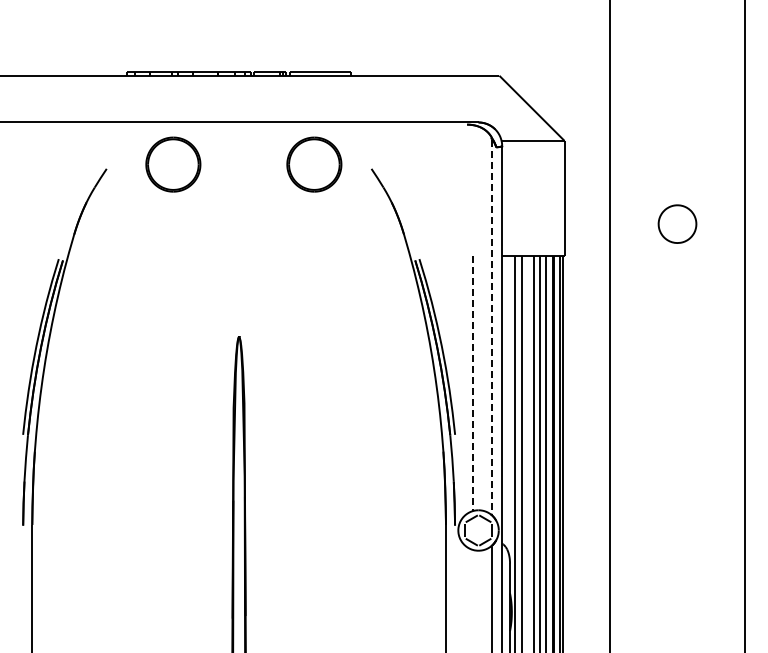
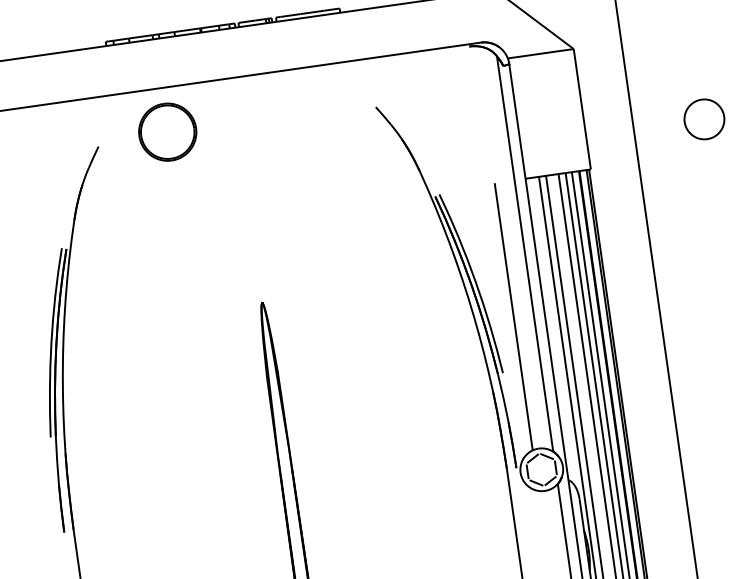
part: (314, 164) -> (315, 111), removed
line: (491, 327) -> (525, 255), dashed -> solid
line: (472, 383) -> (513, 316), dashed -> solid

